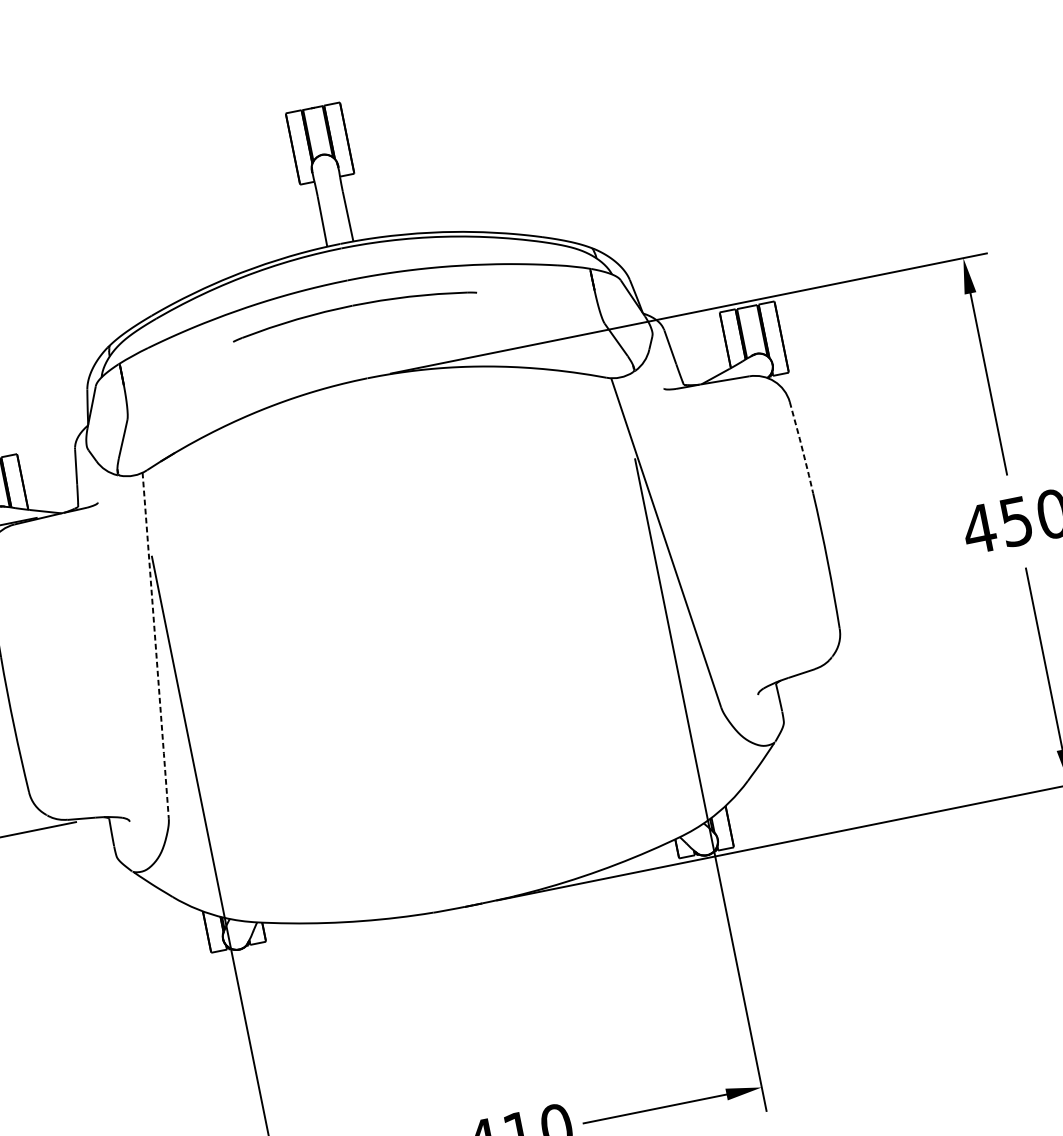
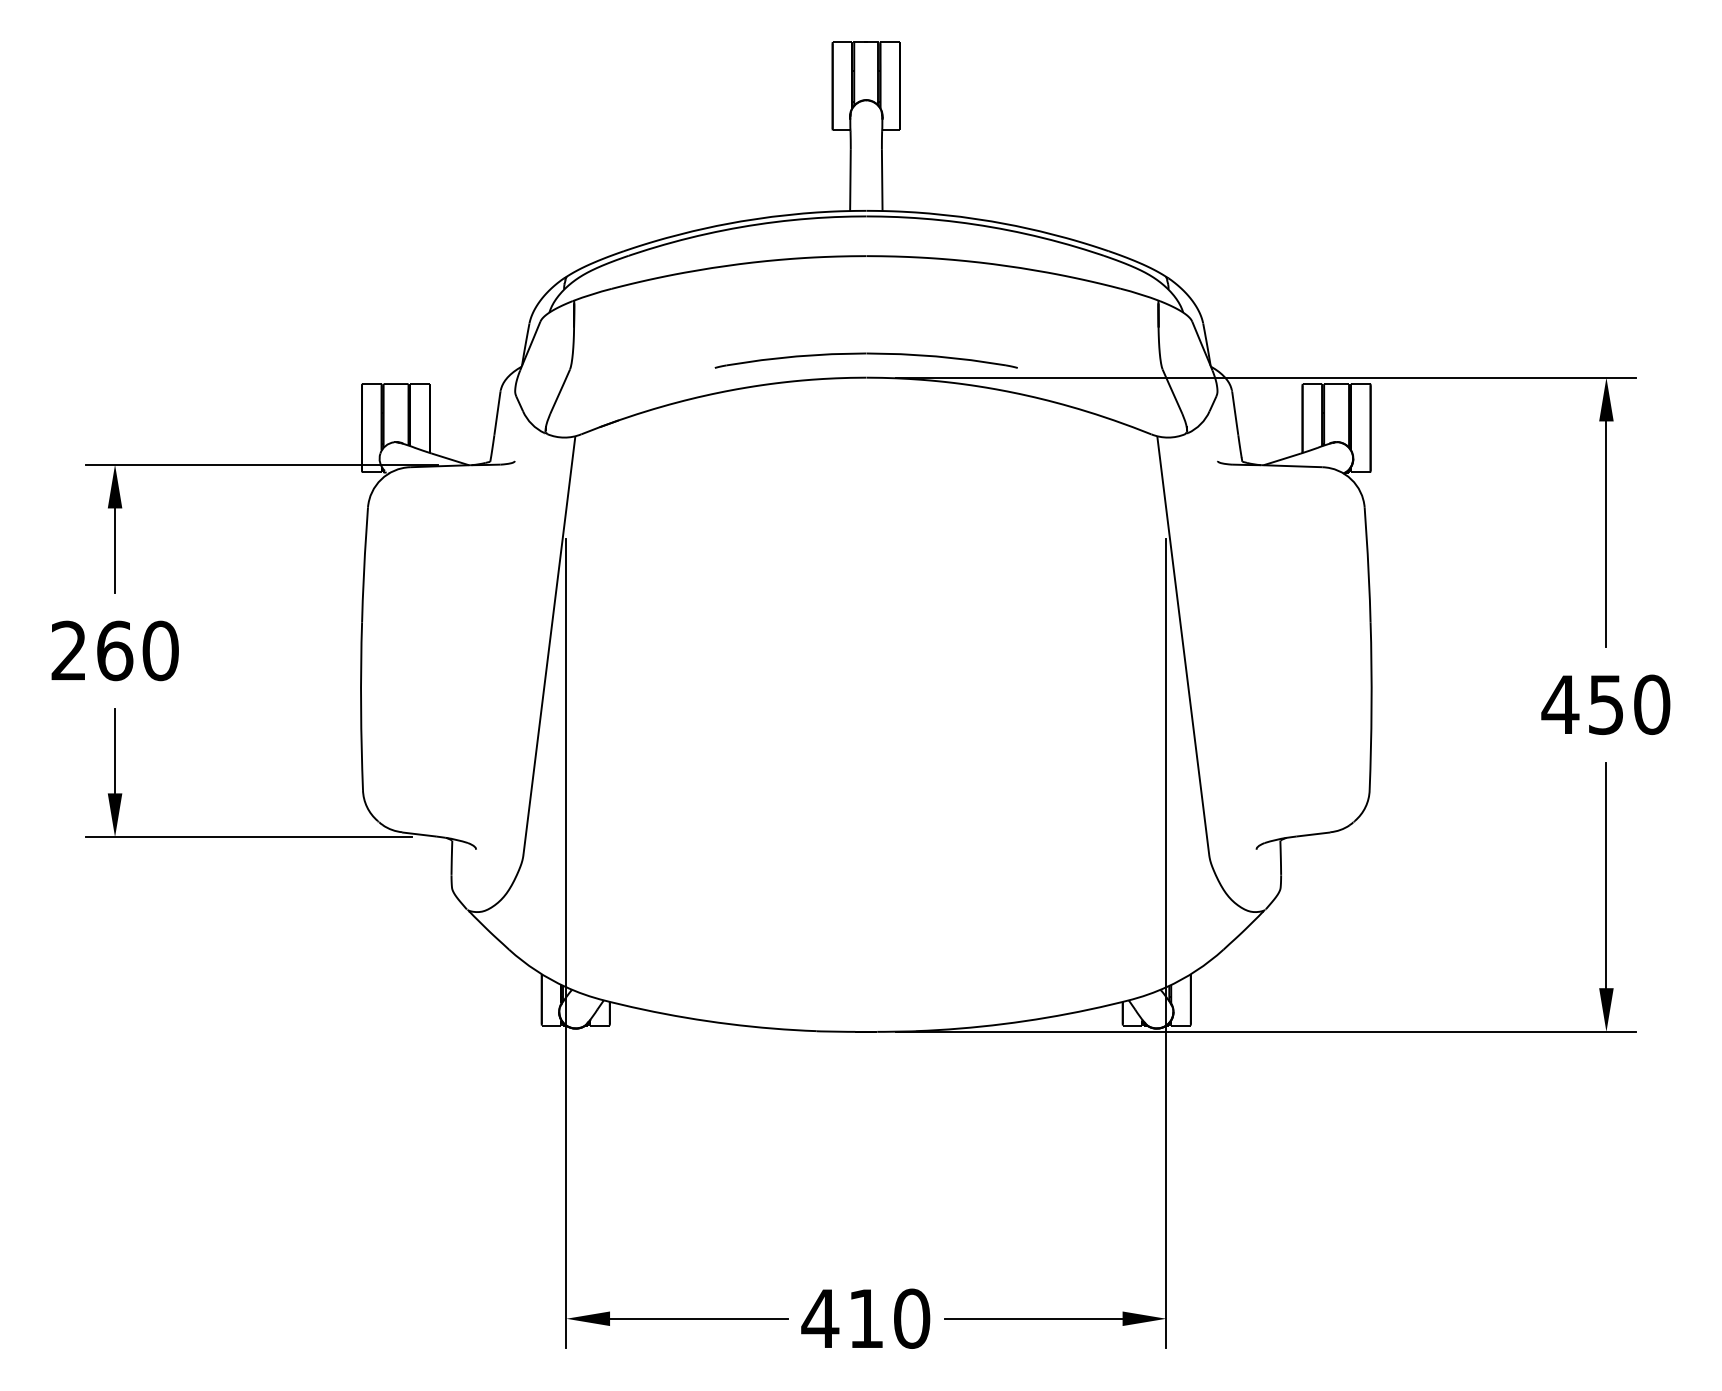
part: (353, 311) -> (865, 360), moved
line: (802, 447) -> (1368, 564), dashed -> solid
line: (155, 646) -> (549, 646), dashed -> solid

